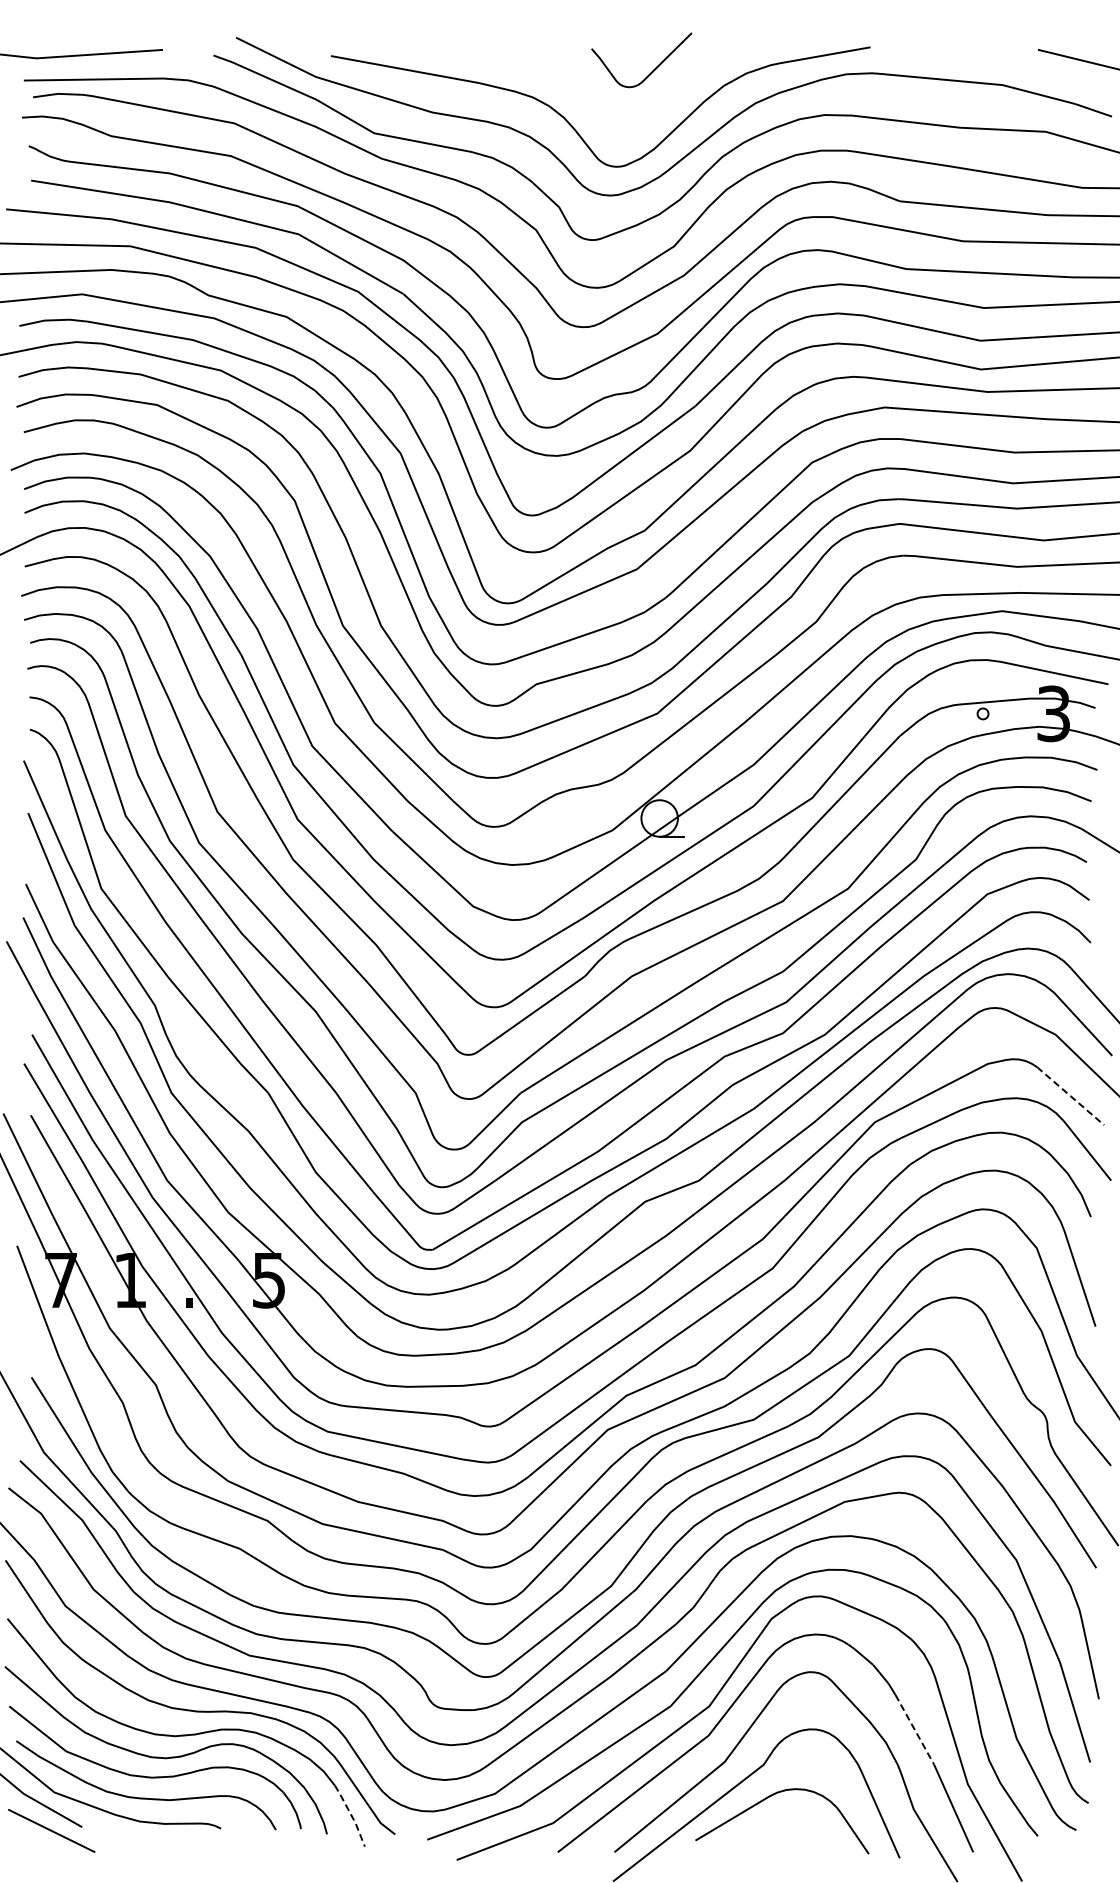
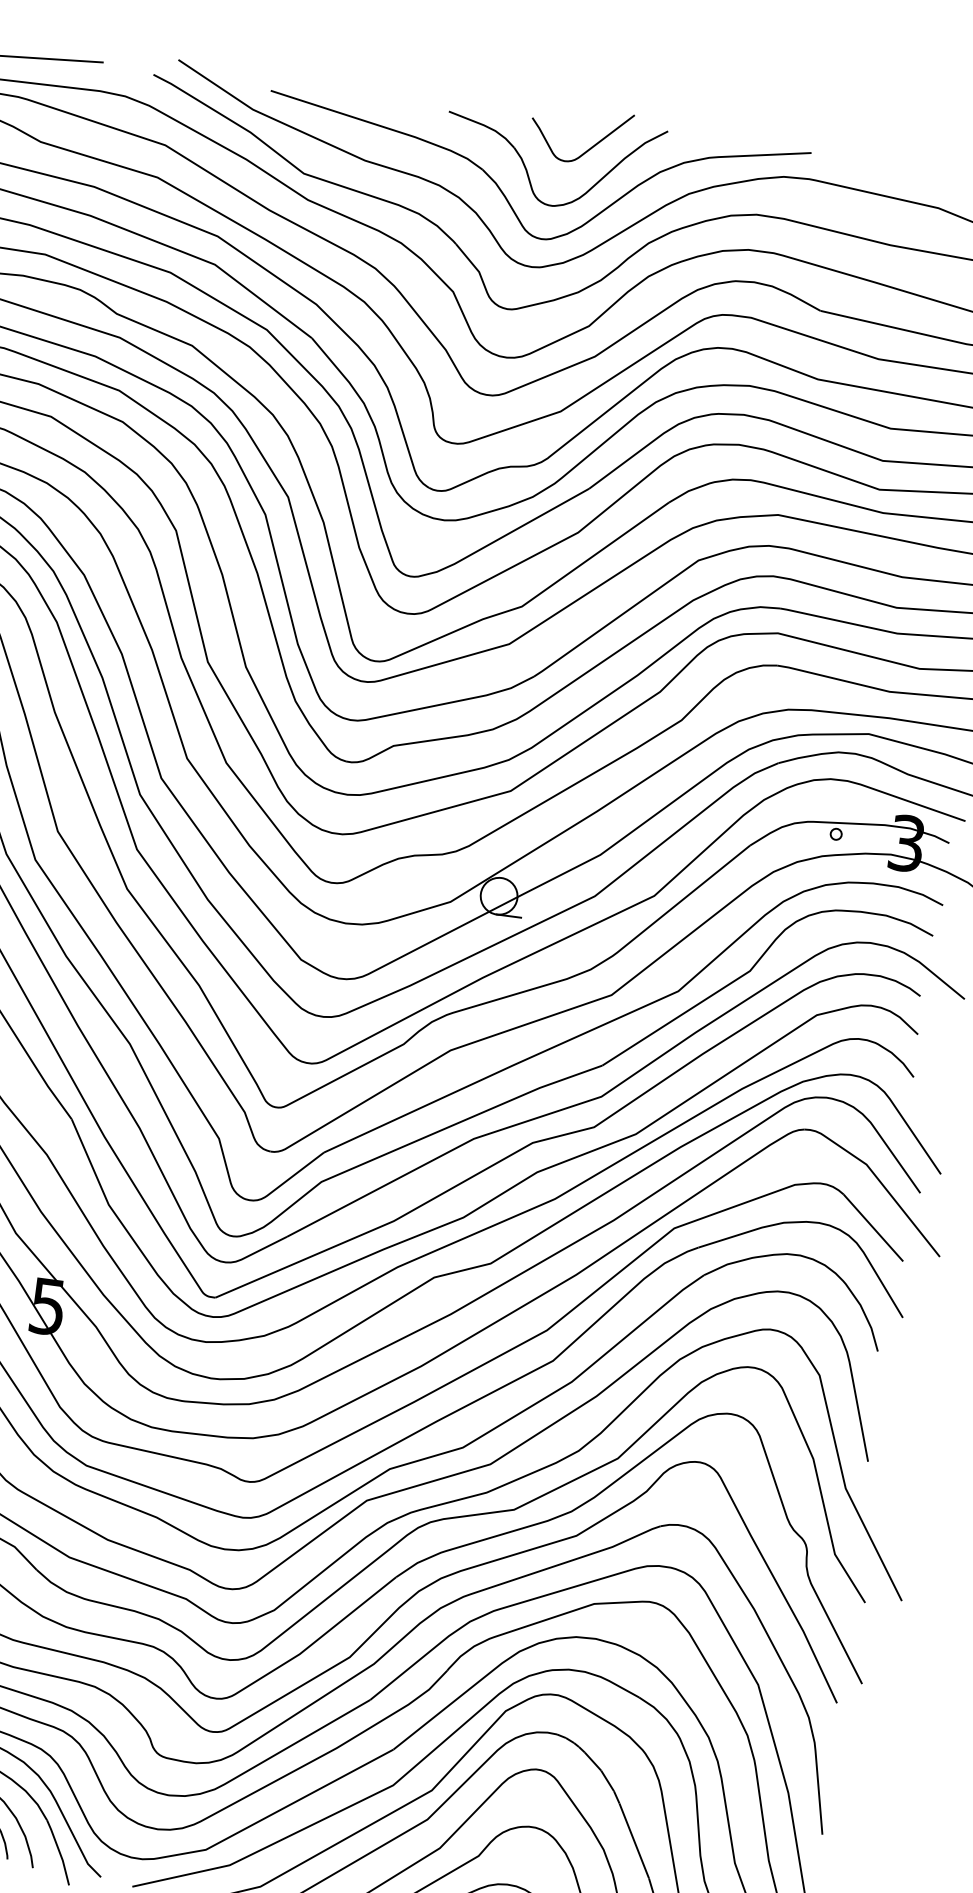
part: (593, 100) -> (527, 169), added
line: (1070, 1095) -> (873, 1227), dashed -> solid
line: (914, 1729) -> (633, 1840), dashed -> solid
line: (351, 1815) -> (59, 1852), dashed -> solid

